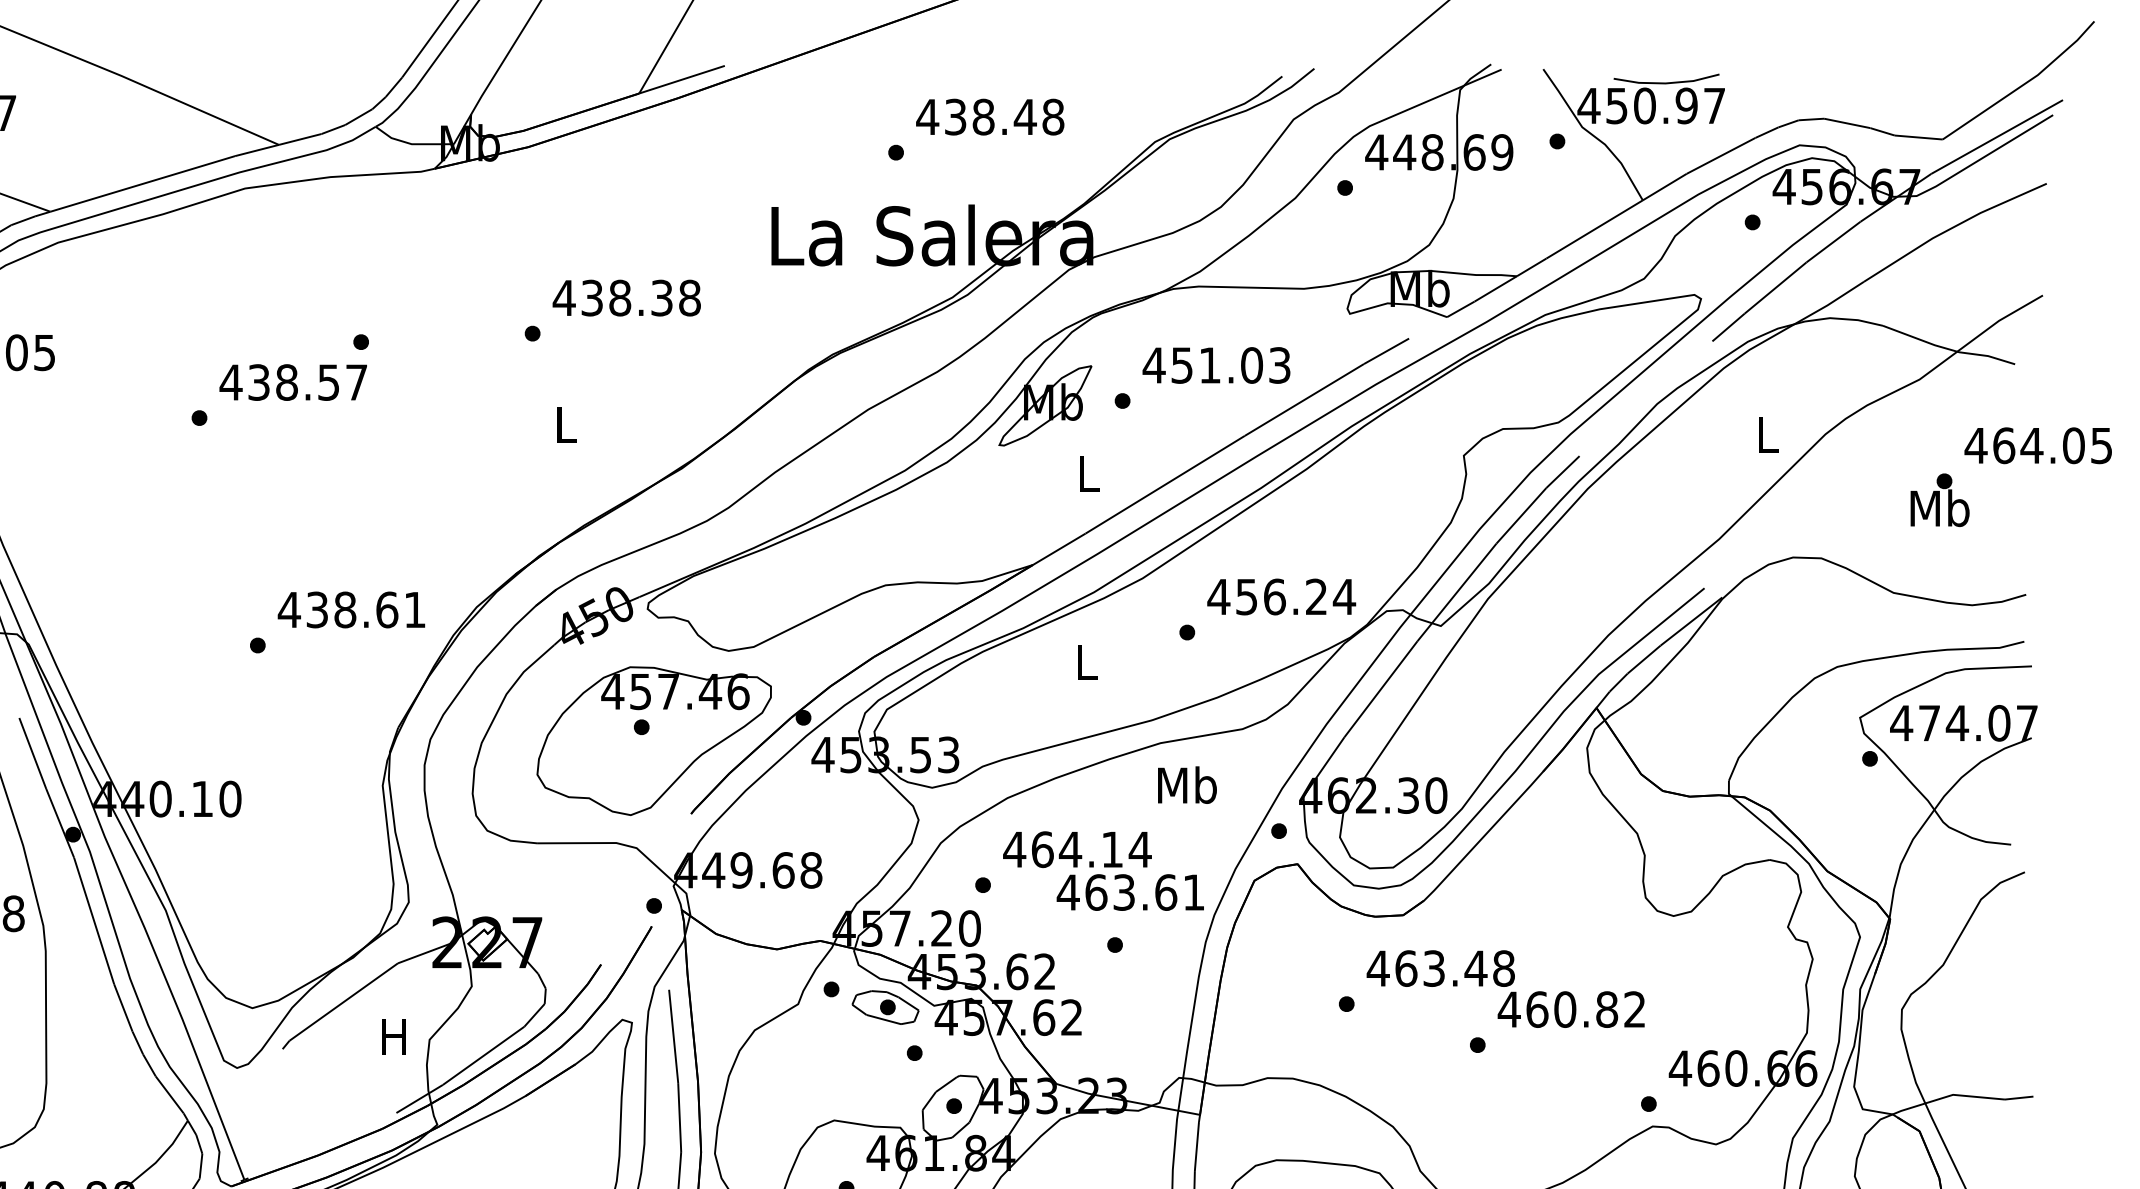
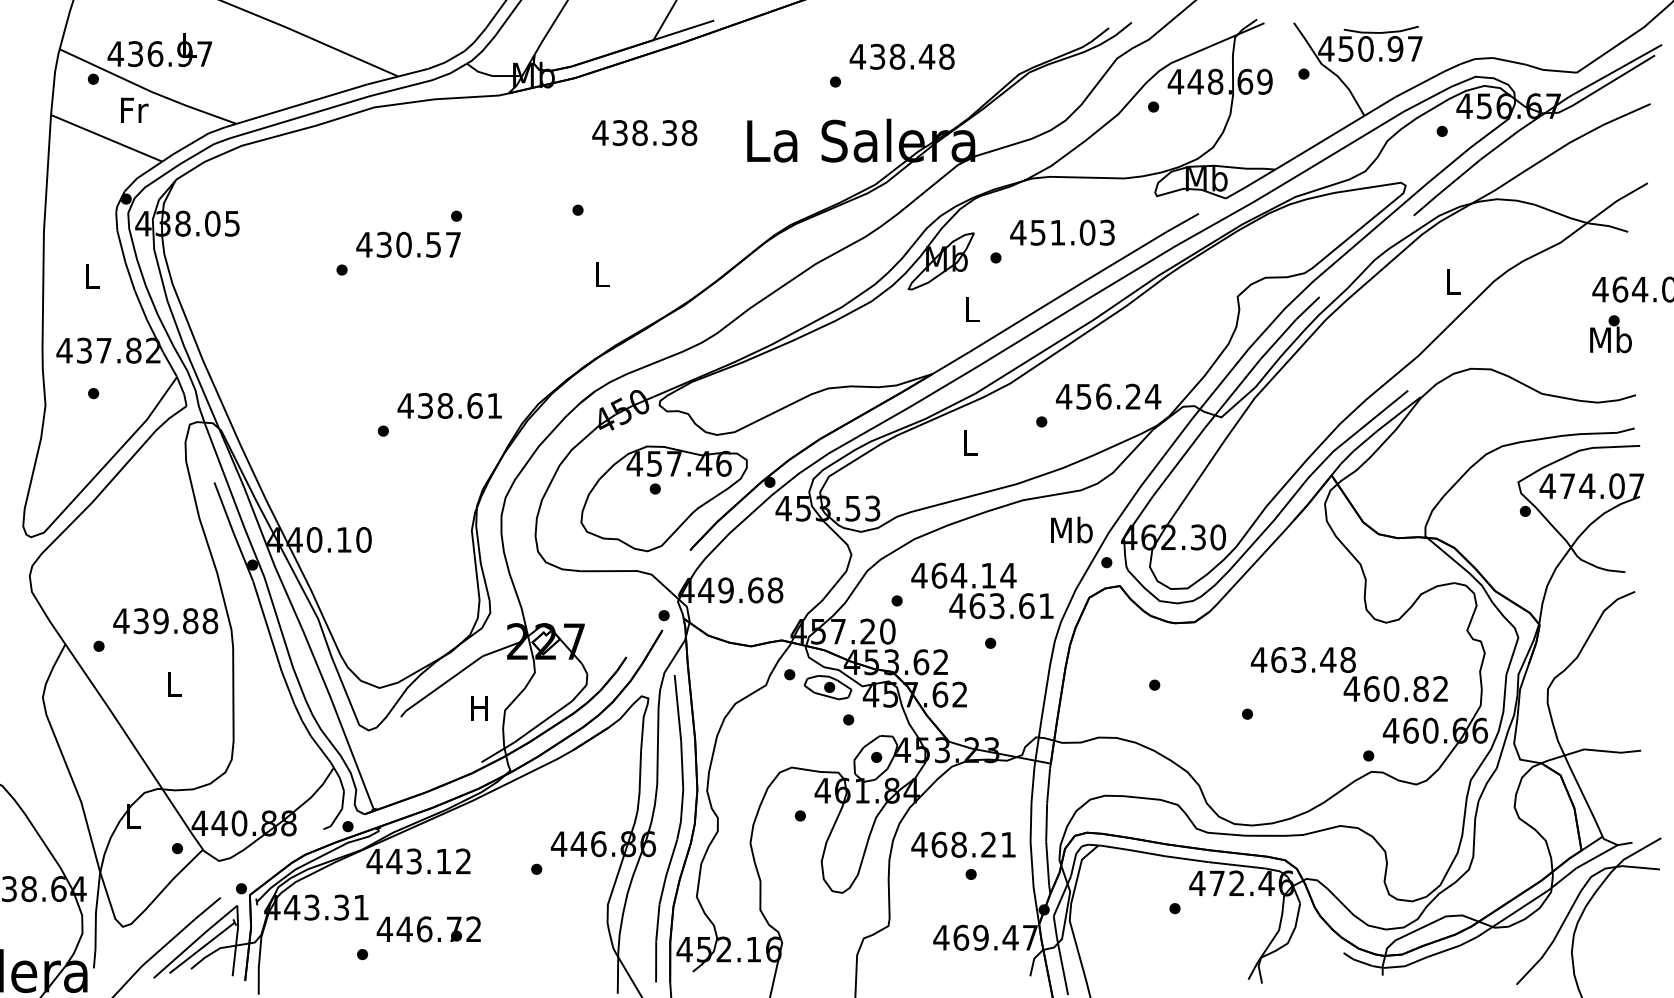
text: (626, 297) -> (644, 132), moved
text: (286, 382) -> (403, 244), 438.57 -> 430.57
text: (1939, 500) -> (1610, 334), moved
text: (1186, 784) -> (1071, 529), moved
text: (1504, 989) -> (1348, 674), moved

